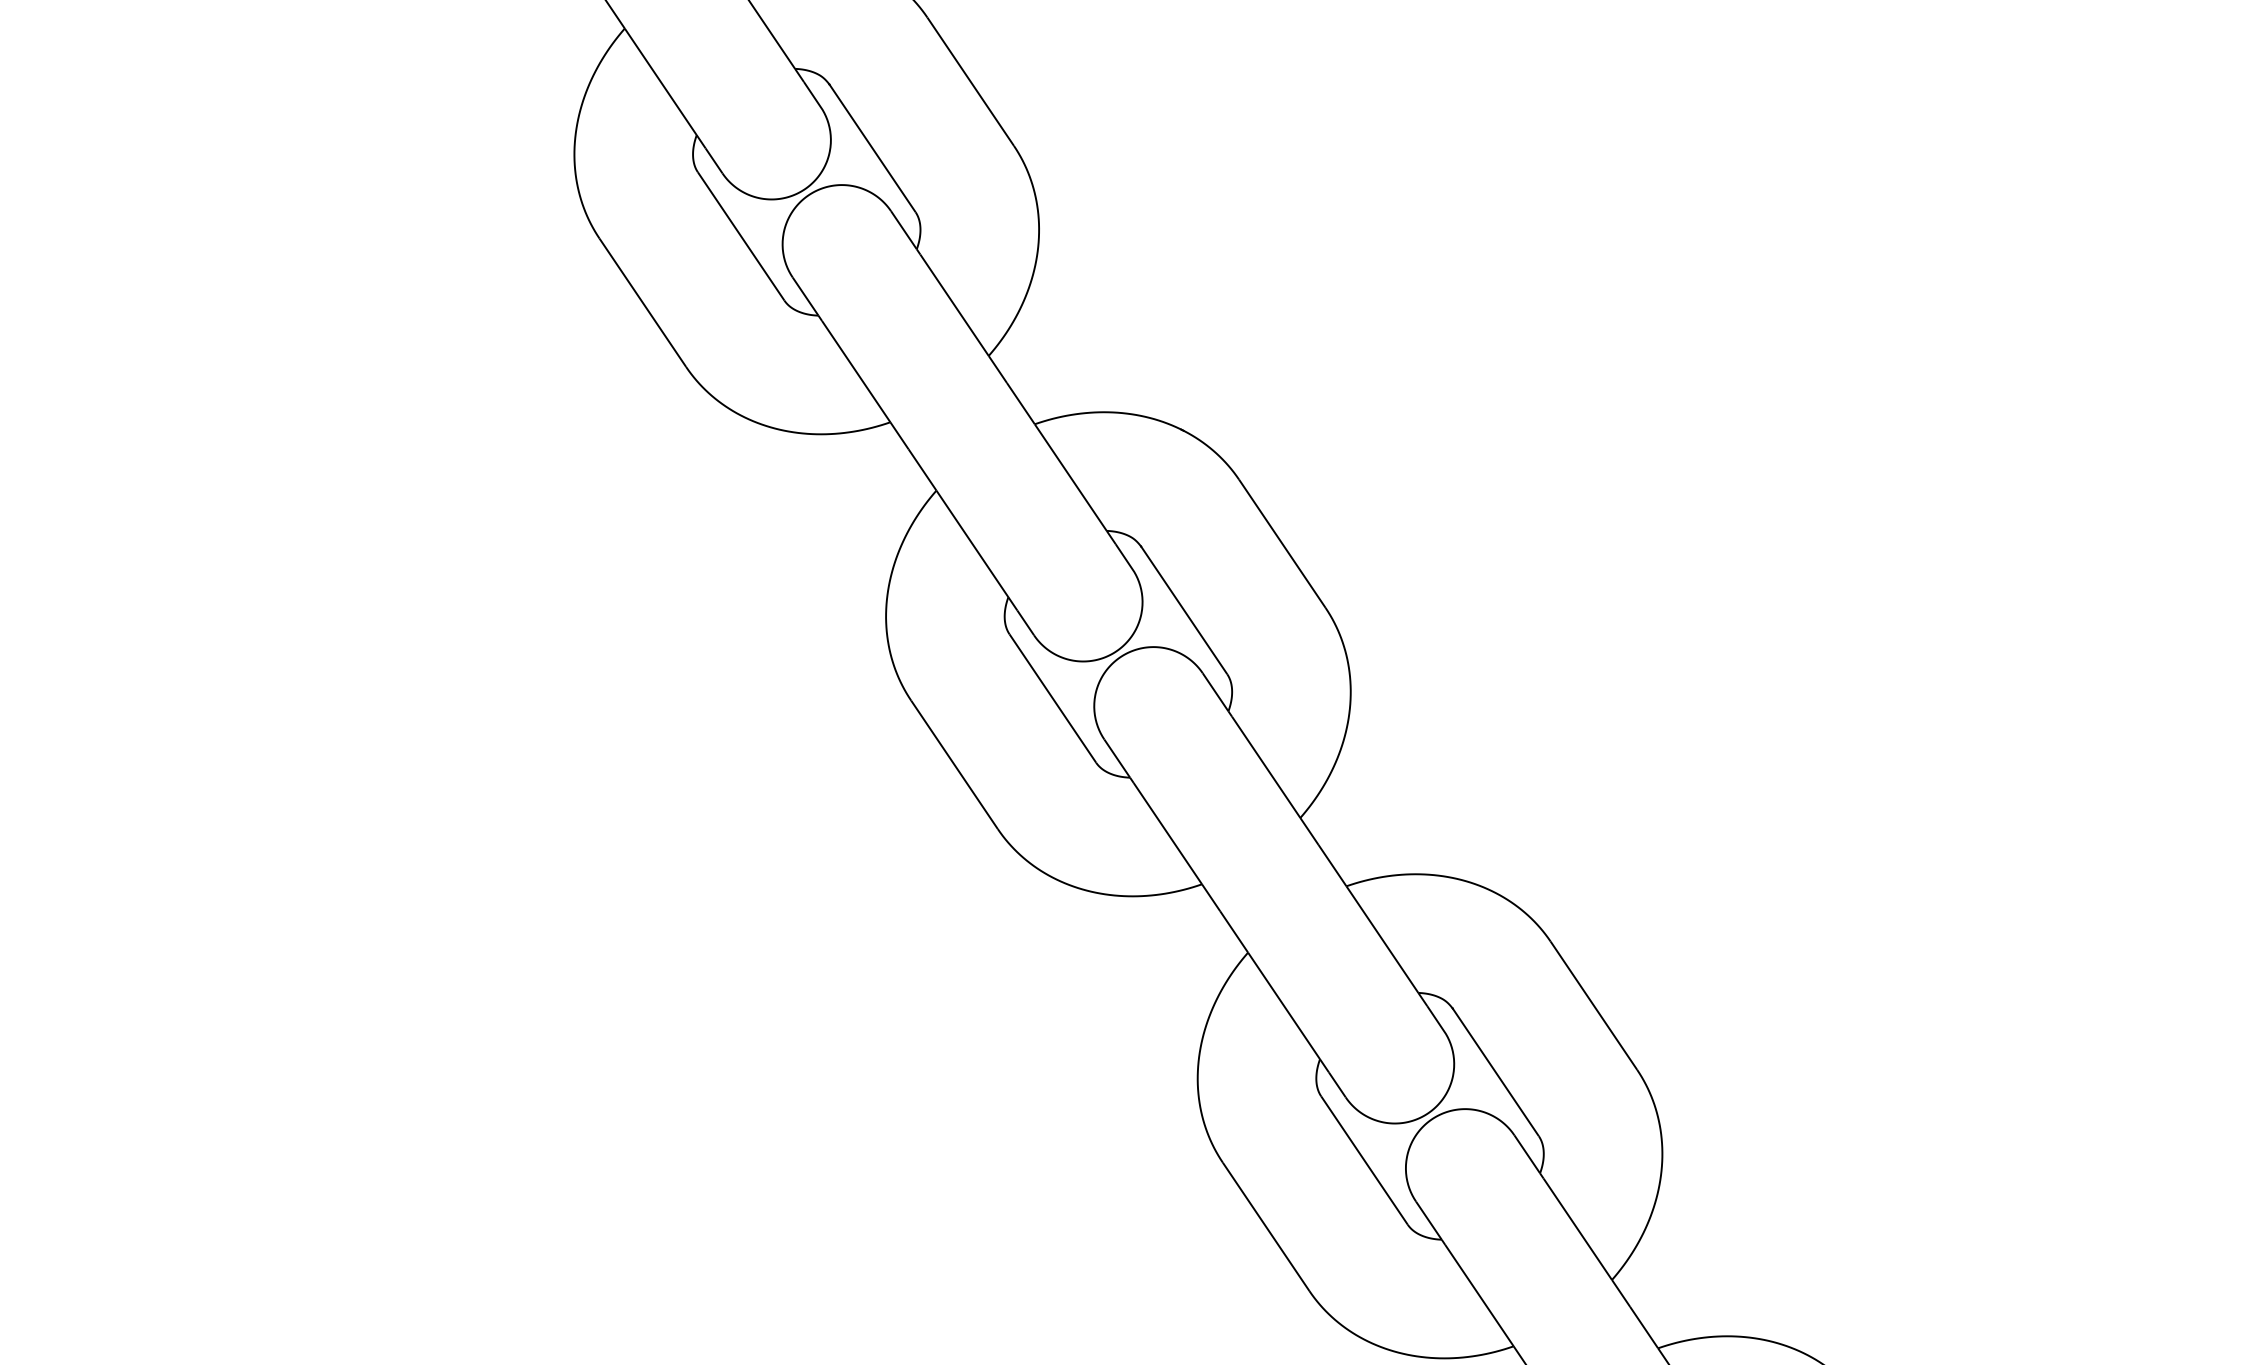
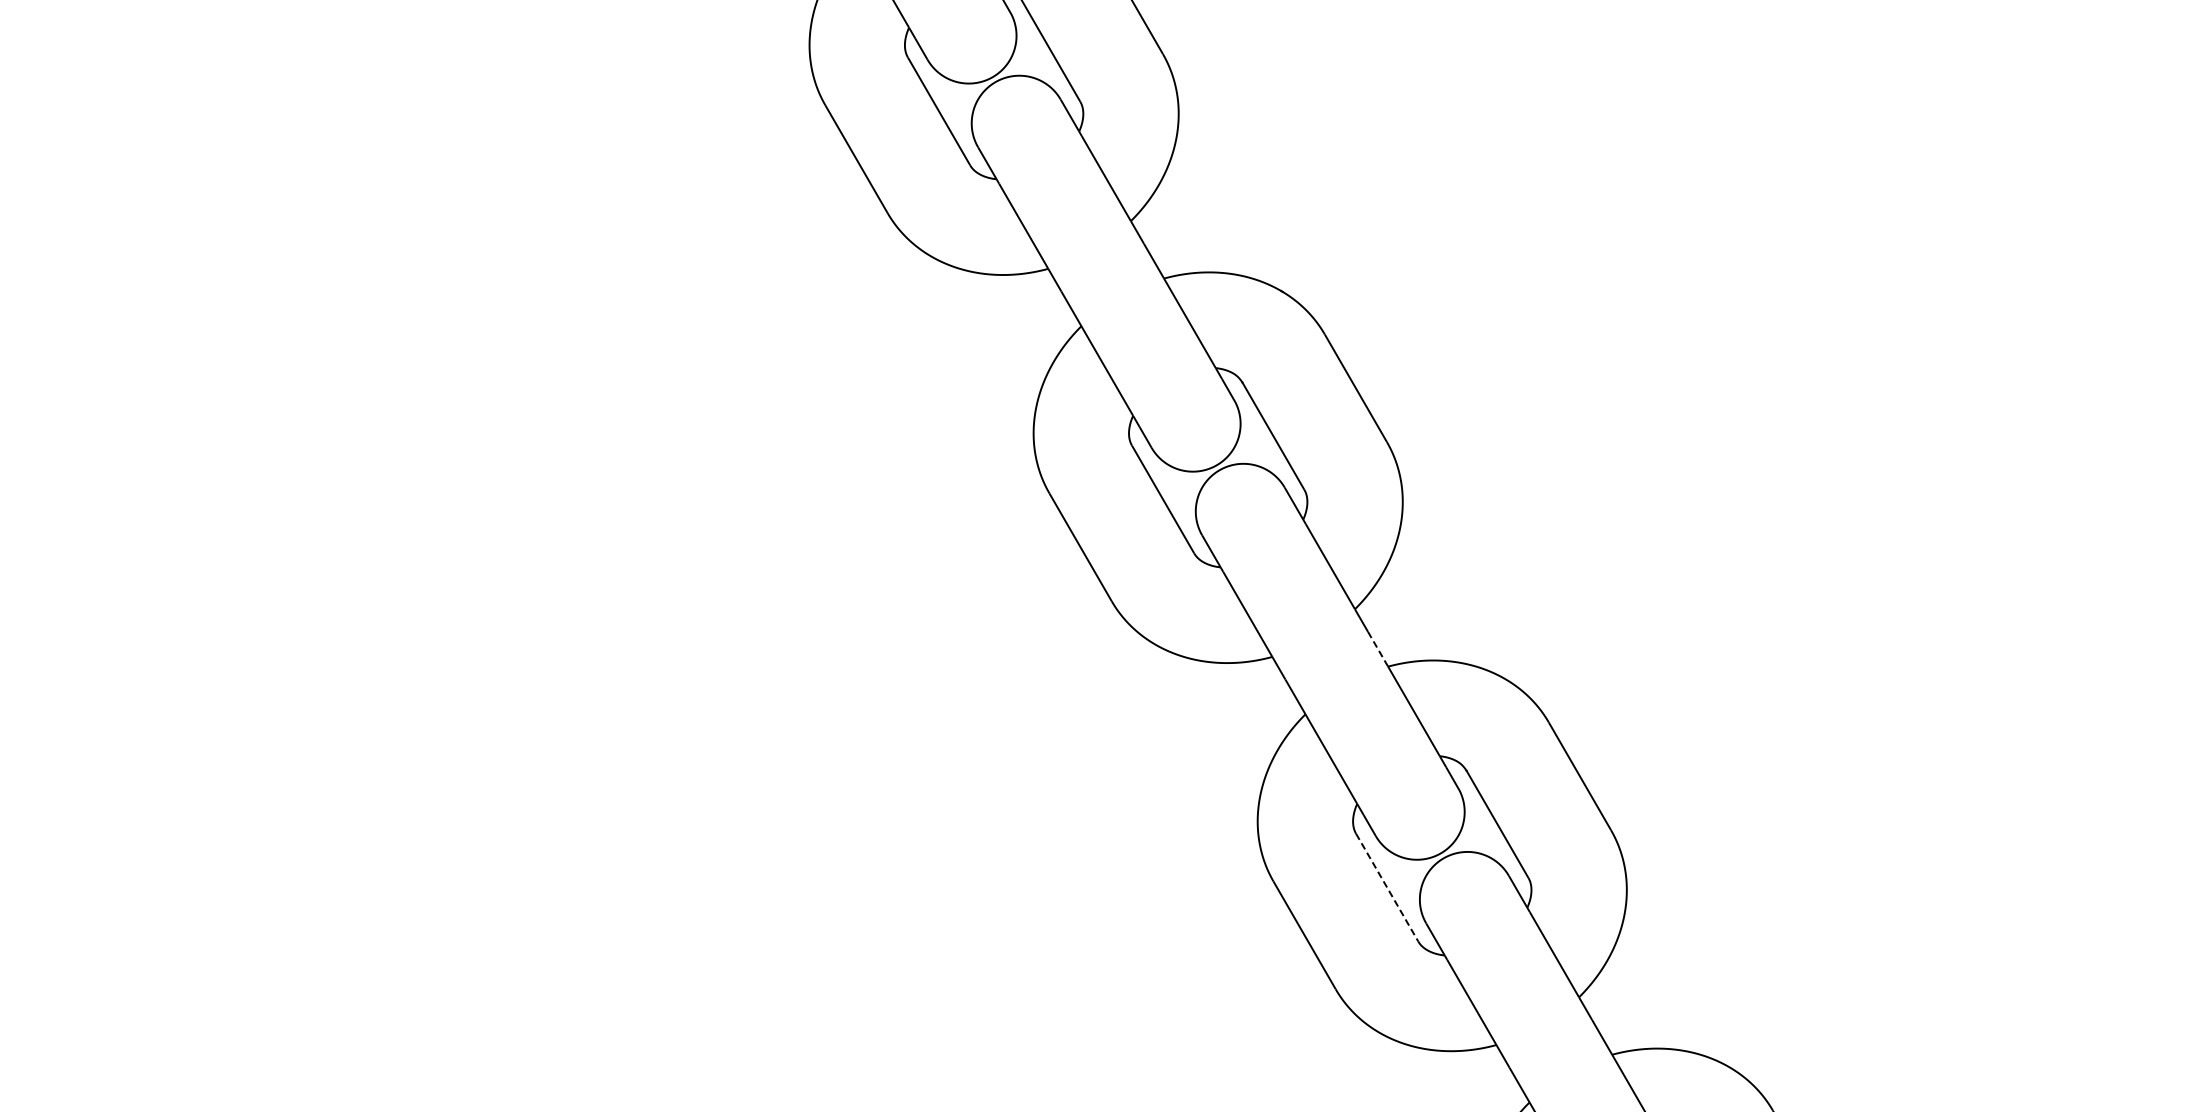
line: (1333, 865) -> (1378, 649), solid -> dashed
line: (1364, 1161) -> (1387, 888), solid -> dashed

